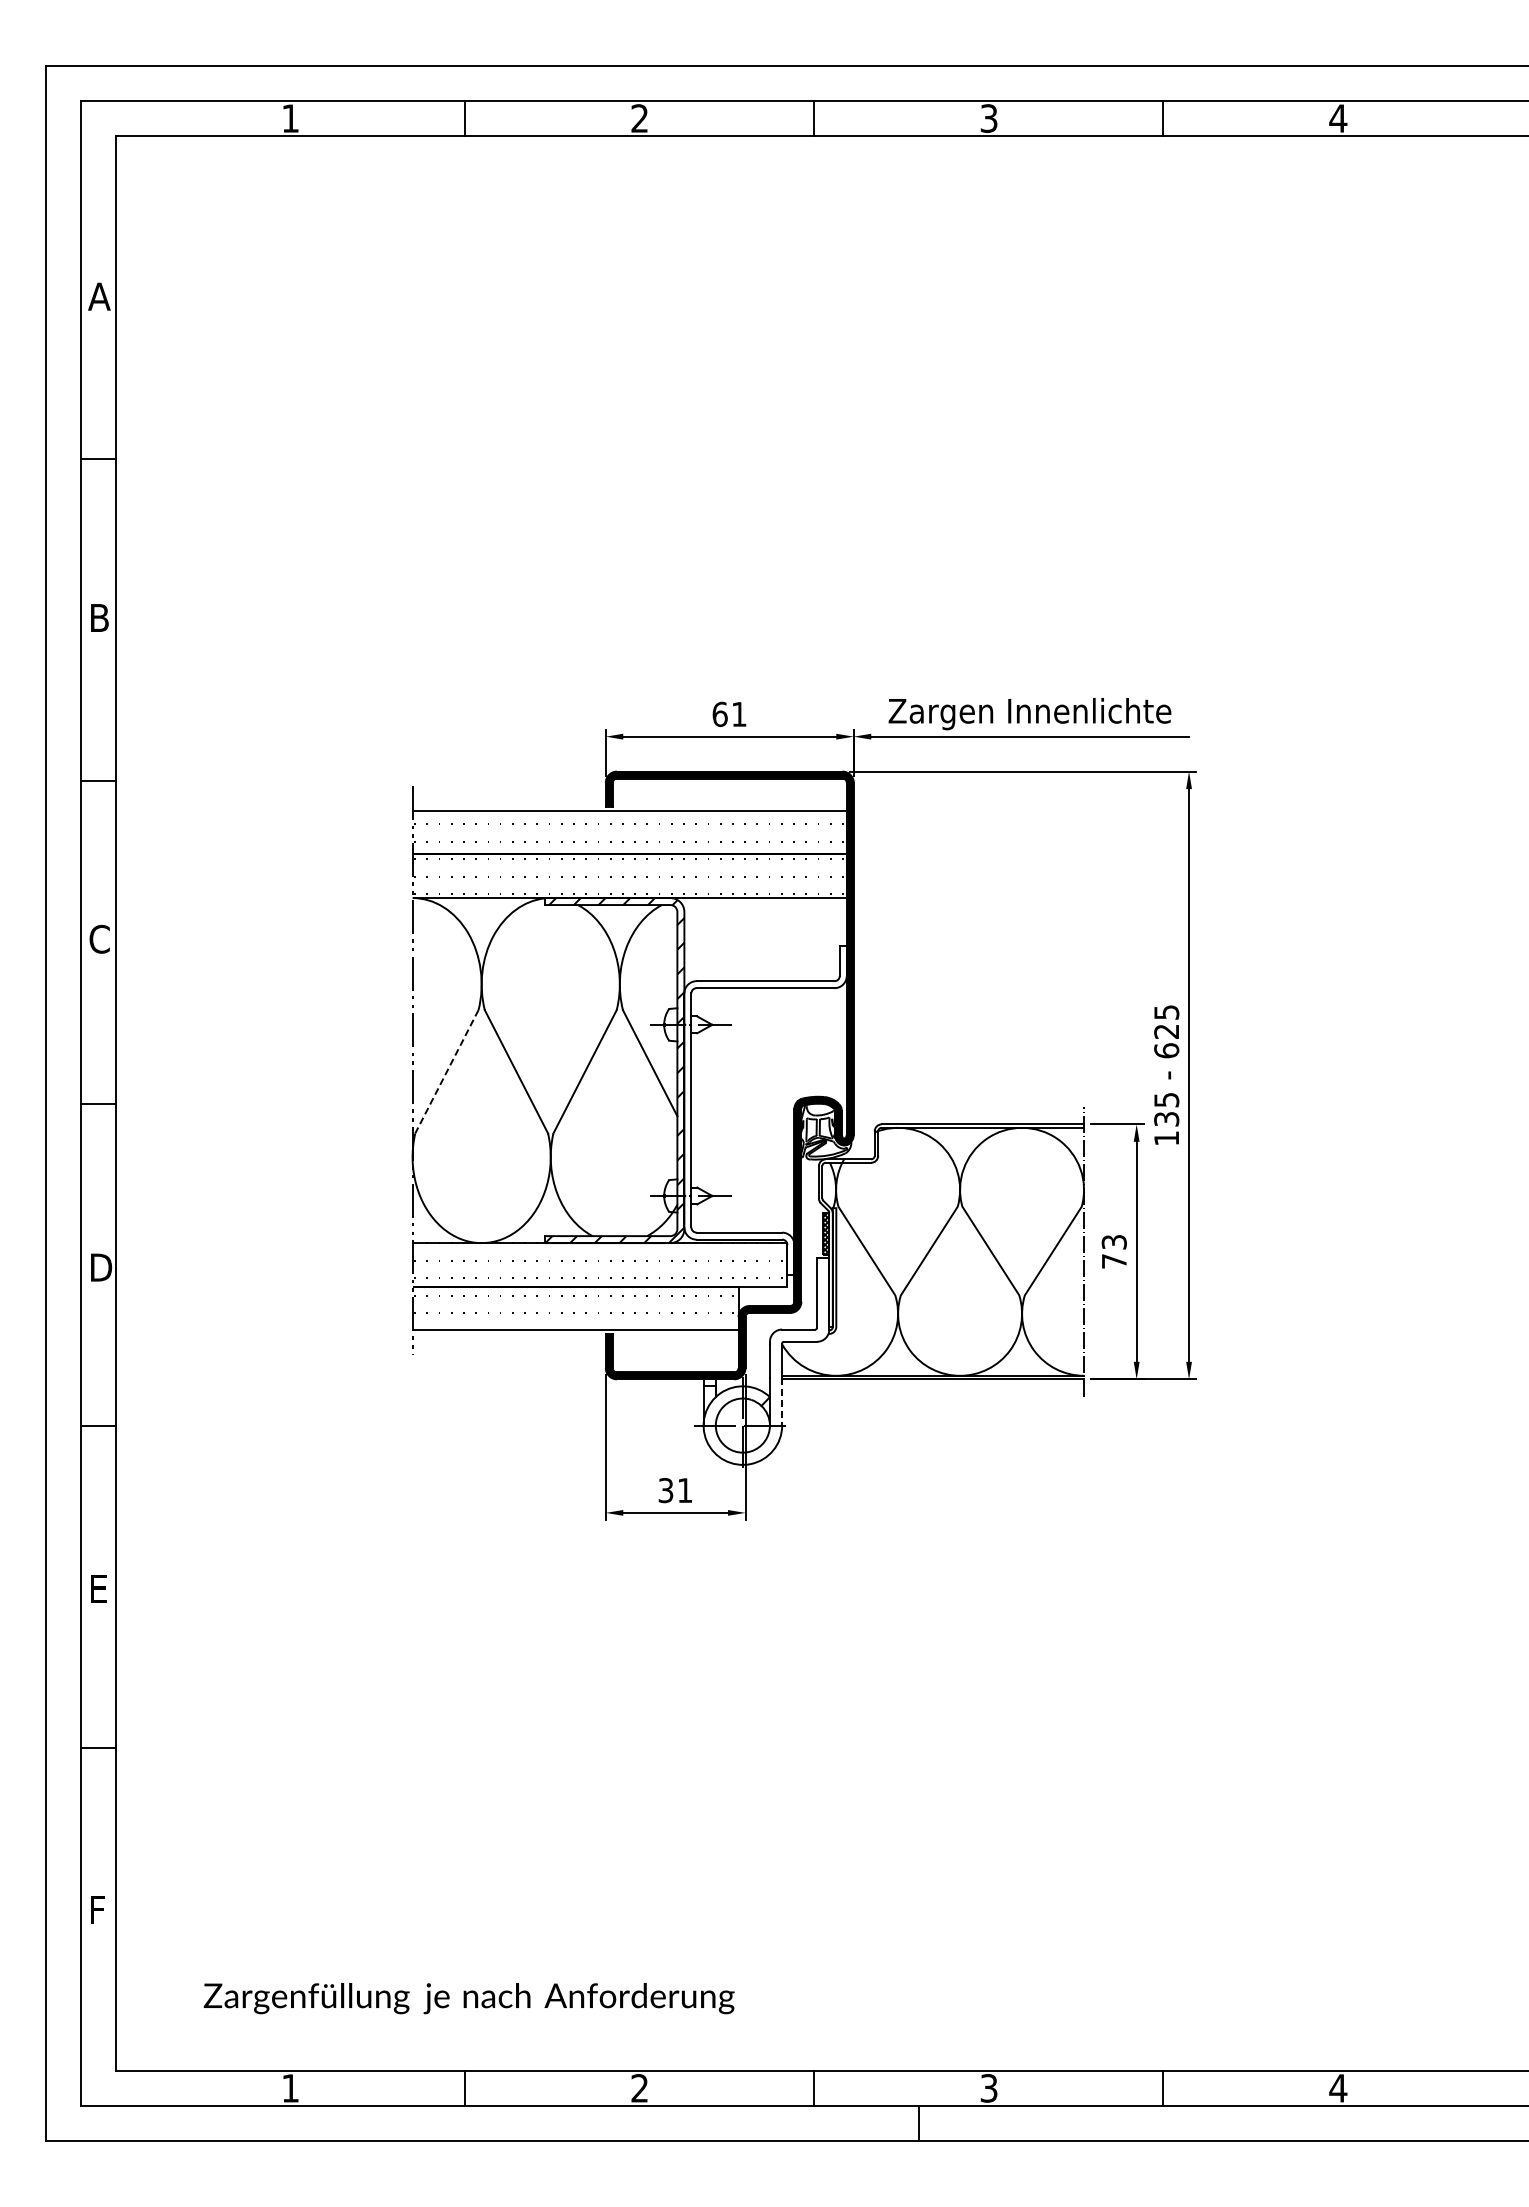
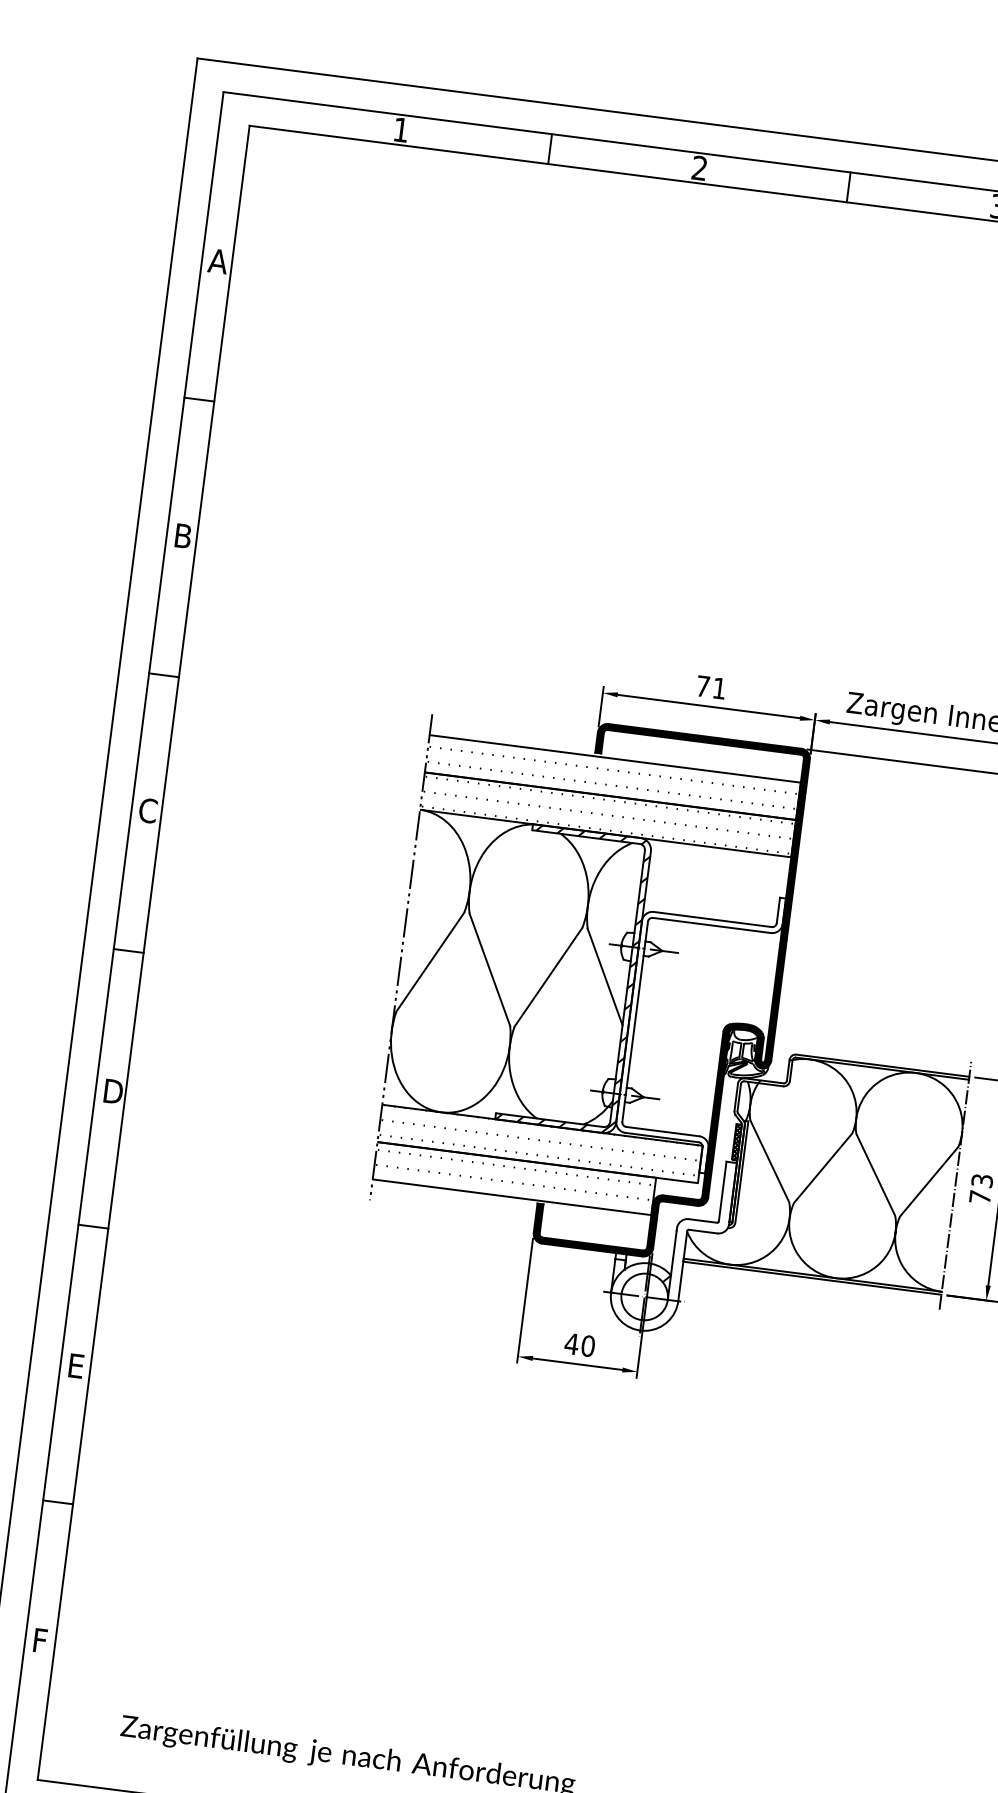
text: (719, 713) -> (702, 685), 61 -> 71
line: (446, 1072) -> (429, 962), dashed -> solid
line: (782, 1402) -> (681, 1281), dashed -> solid
text: (675, 1490) -> (579, 1345), 31 -> 40

